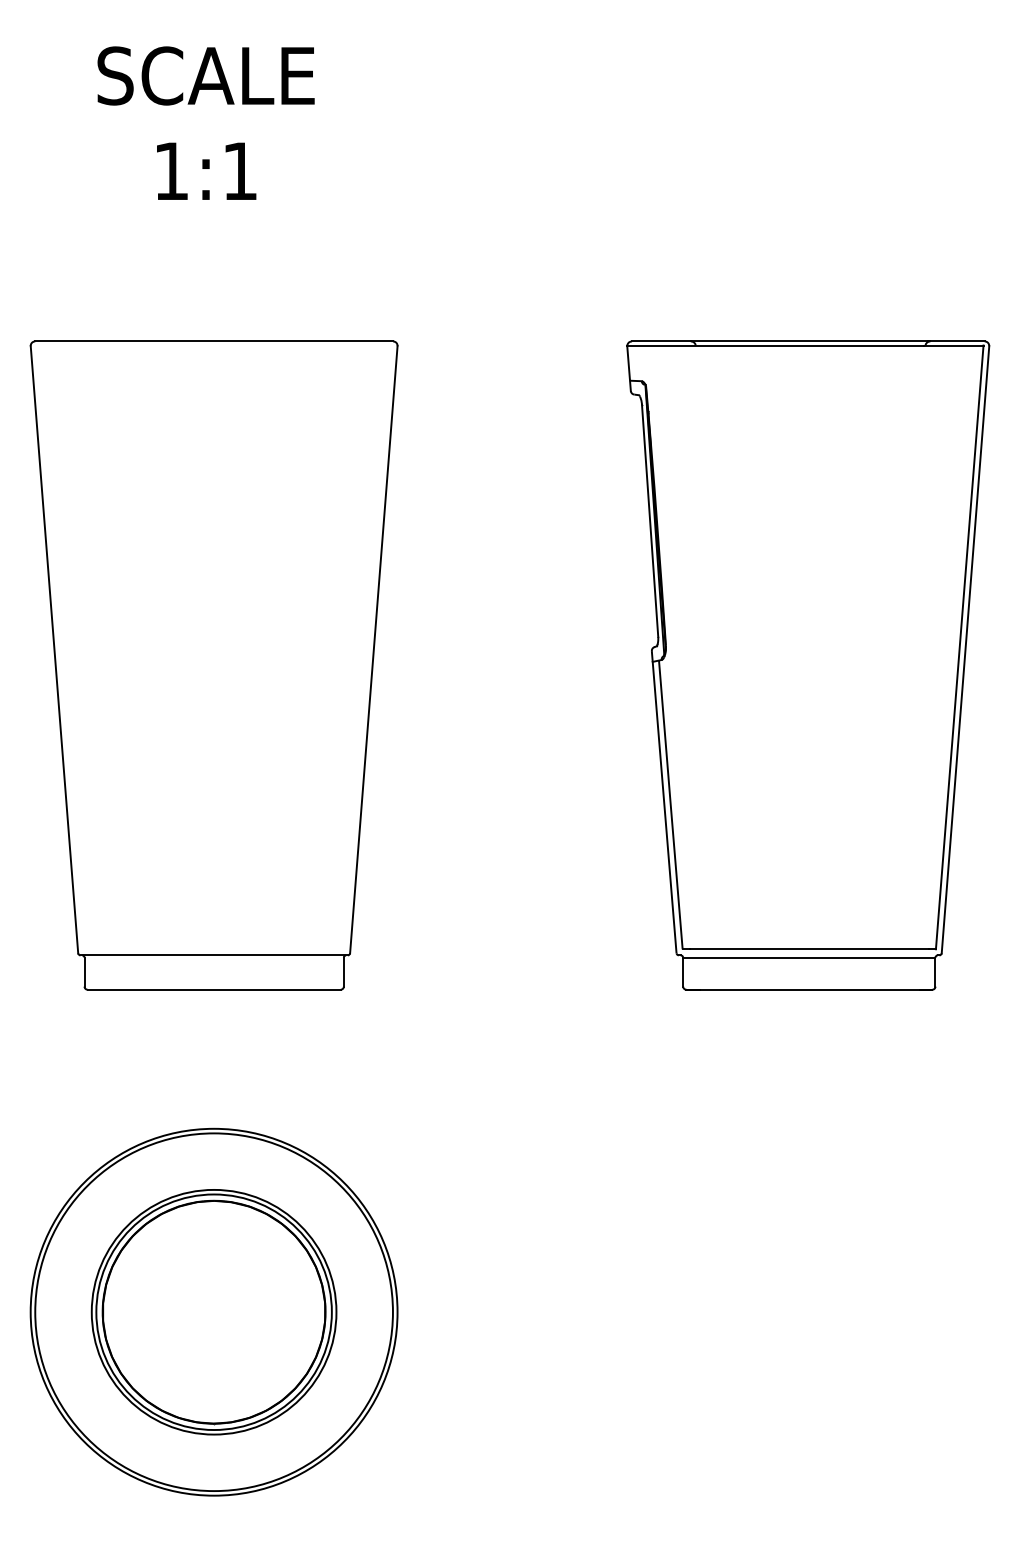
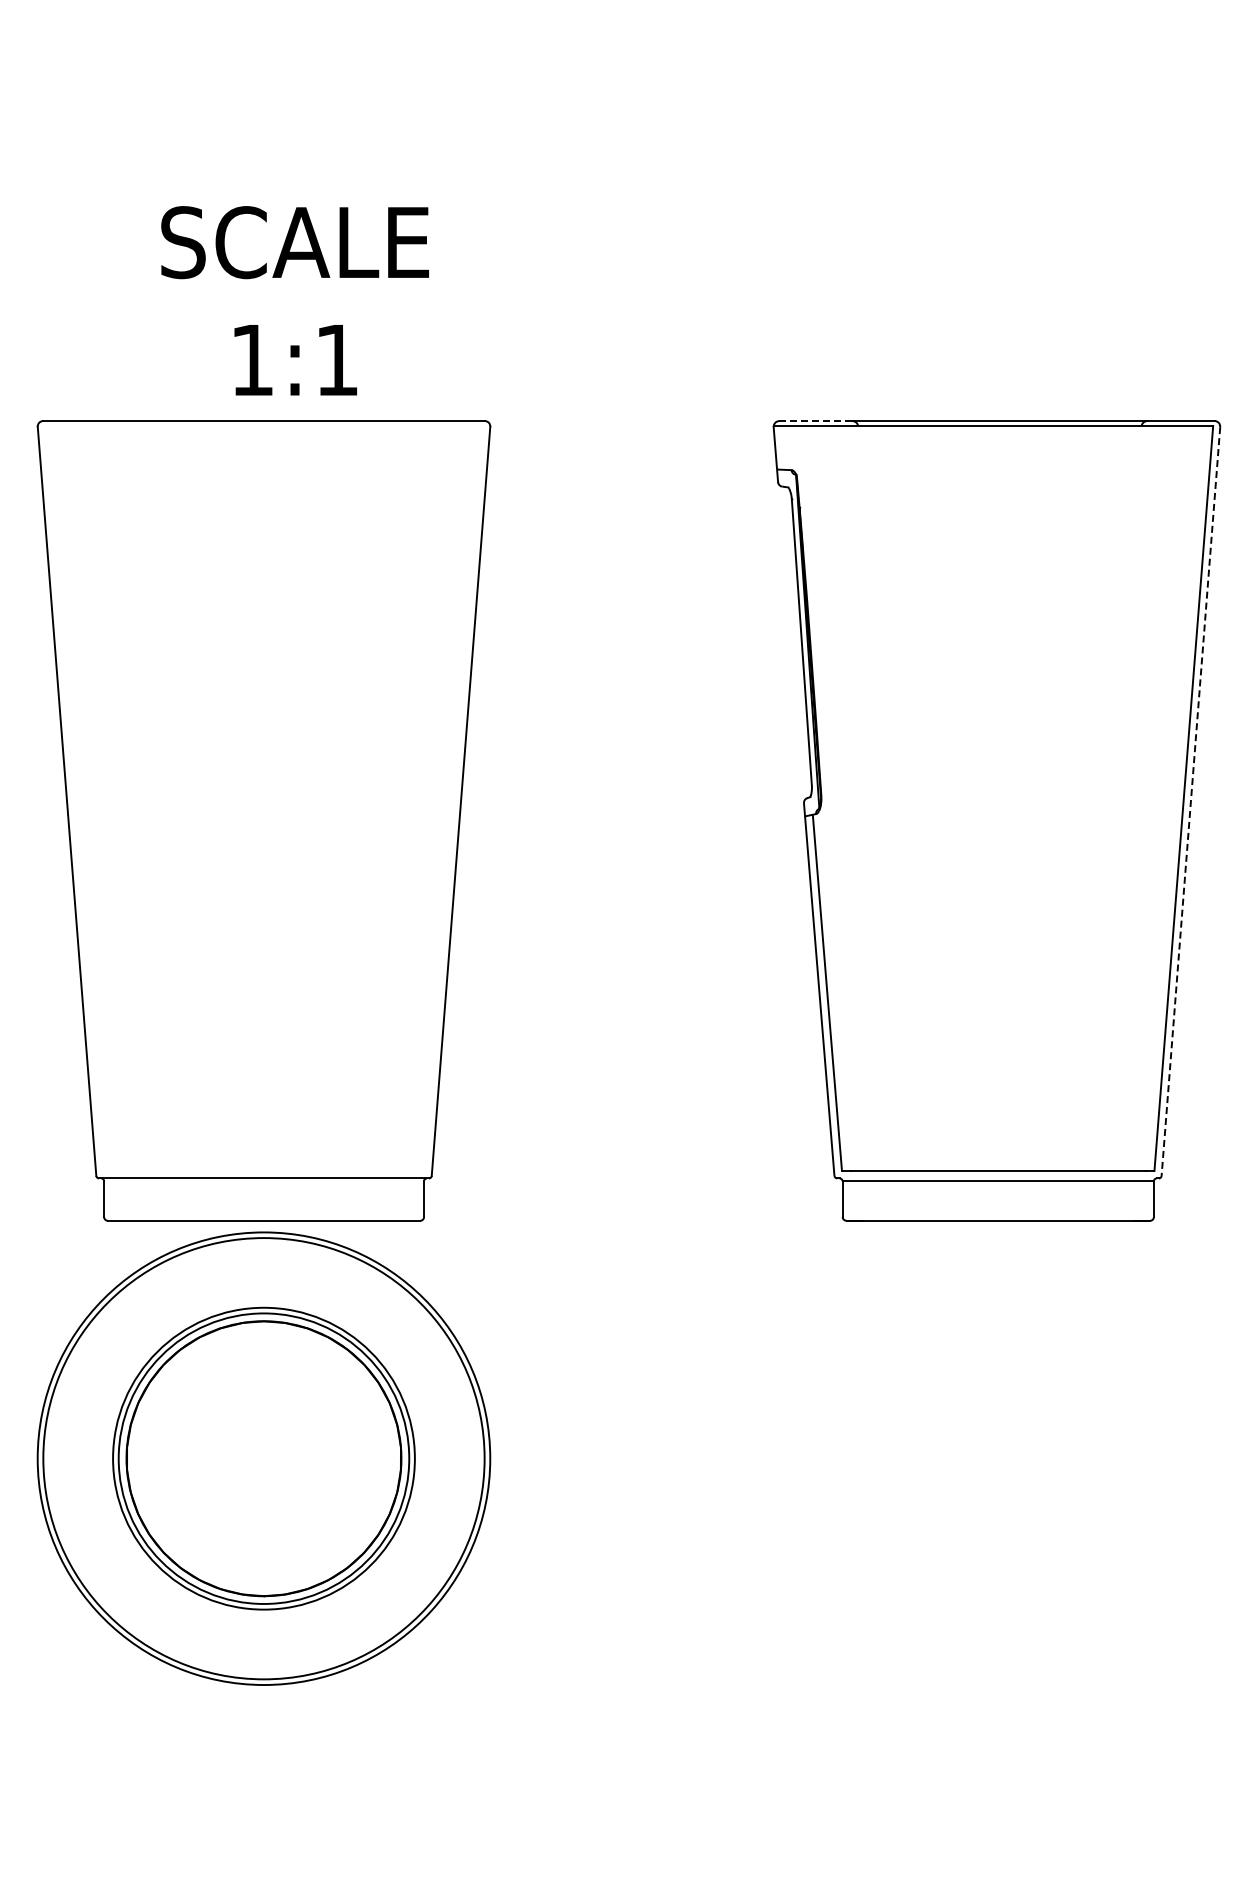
text: (205, 122) -> (294, 300), moved
line: (661, 341) -> (816, 421), solid -> dashed
line: (965, 649) -> (1190, 801), solid -> dashed
part: (213, 1312) -> (263, 1458), moved

